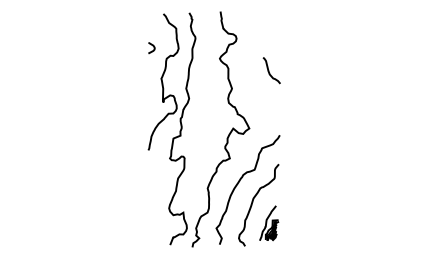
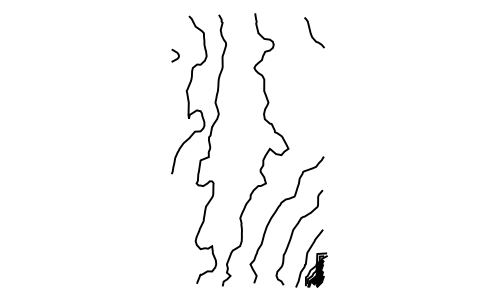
curve: (270, 72) -> (312, 34), moved
part: (269, 223) -> (311, 258), size x1.43

